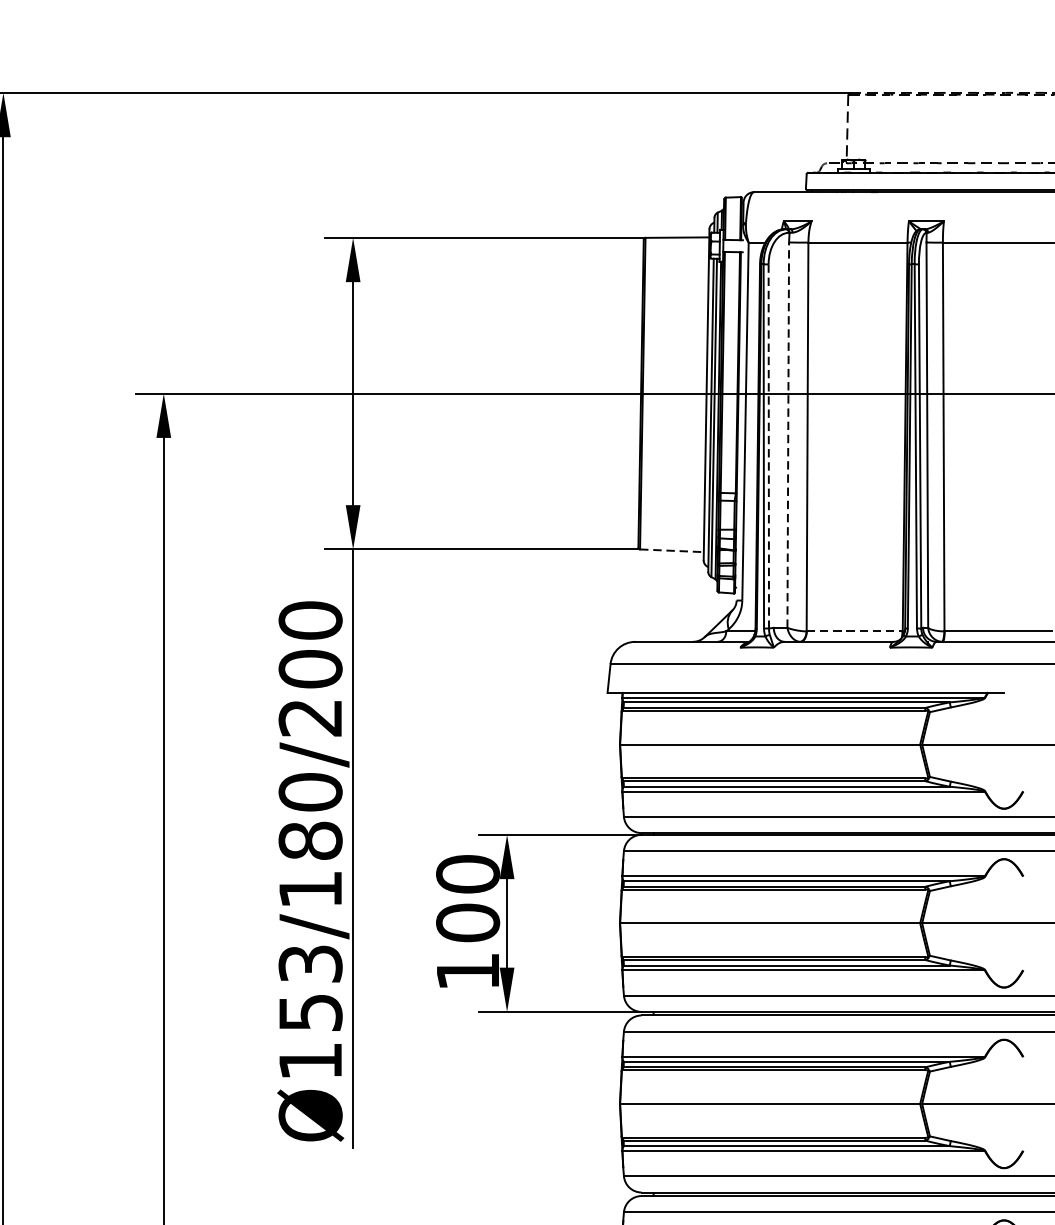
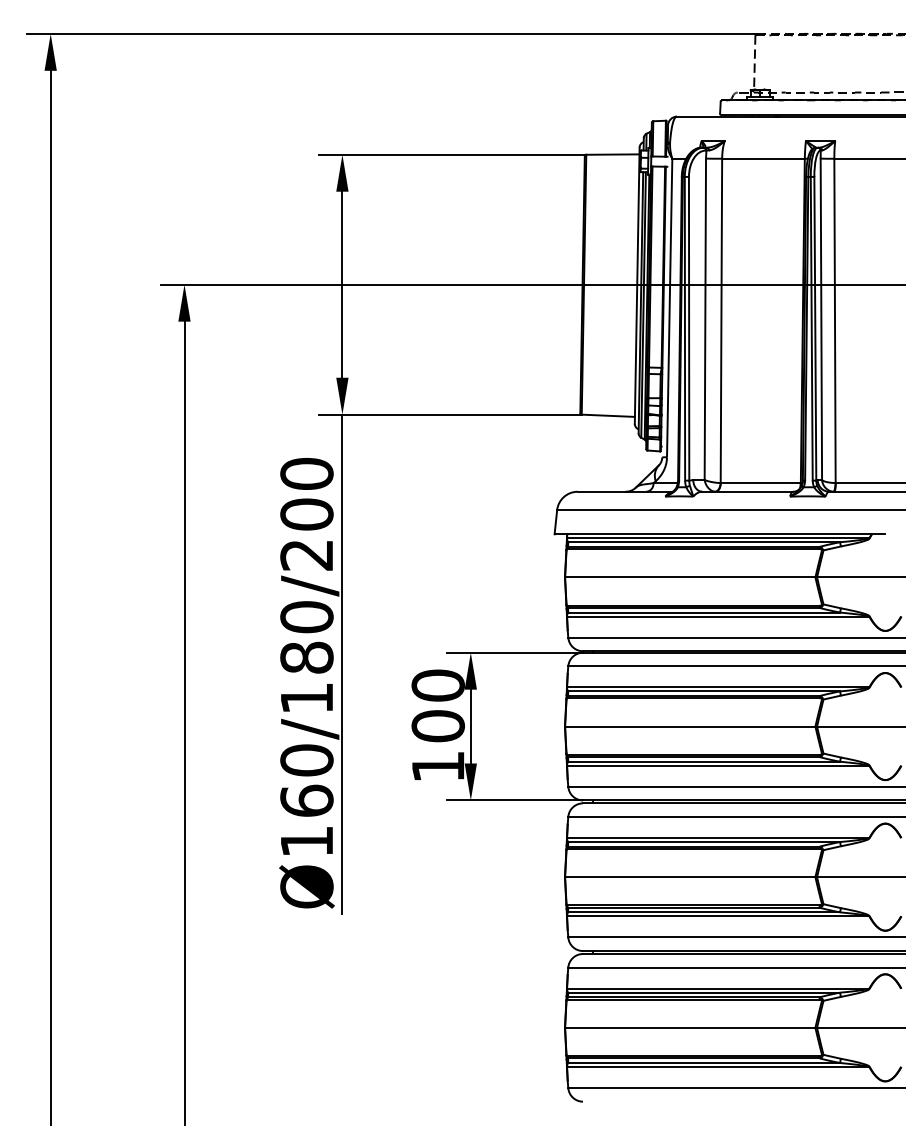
line: (788, 435) -> (705, 319), dashed -> solid
line: (769, 446) -> (689, 328), dashed -> solid
line: (672, 550) -> (608, 415), dashed -> solid
line: (854, 631) -> (760, 483), dashed -> solid
text: (310, 988) -> (306, 780), Ø153/180/200 -> Ø160/180/200

